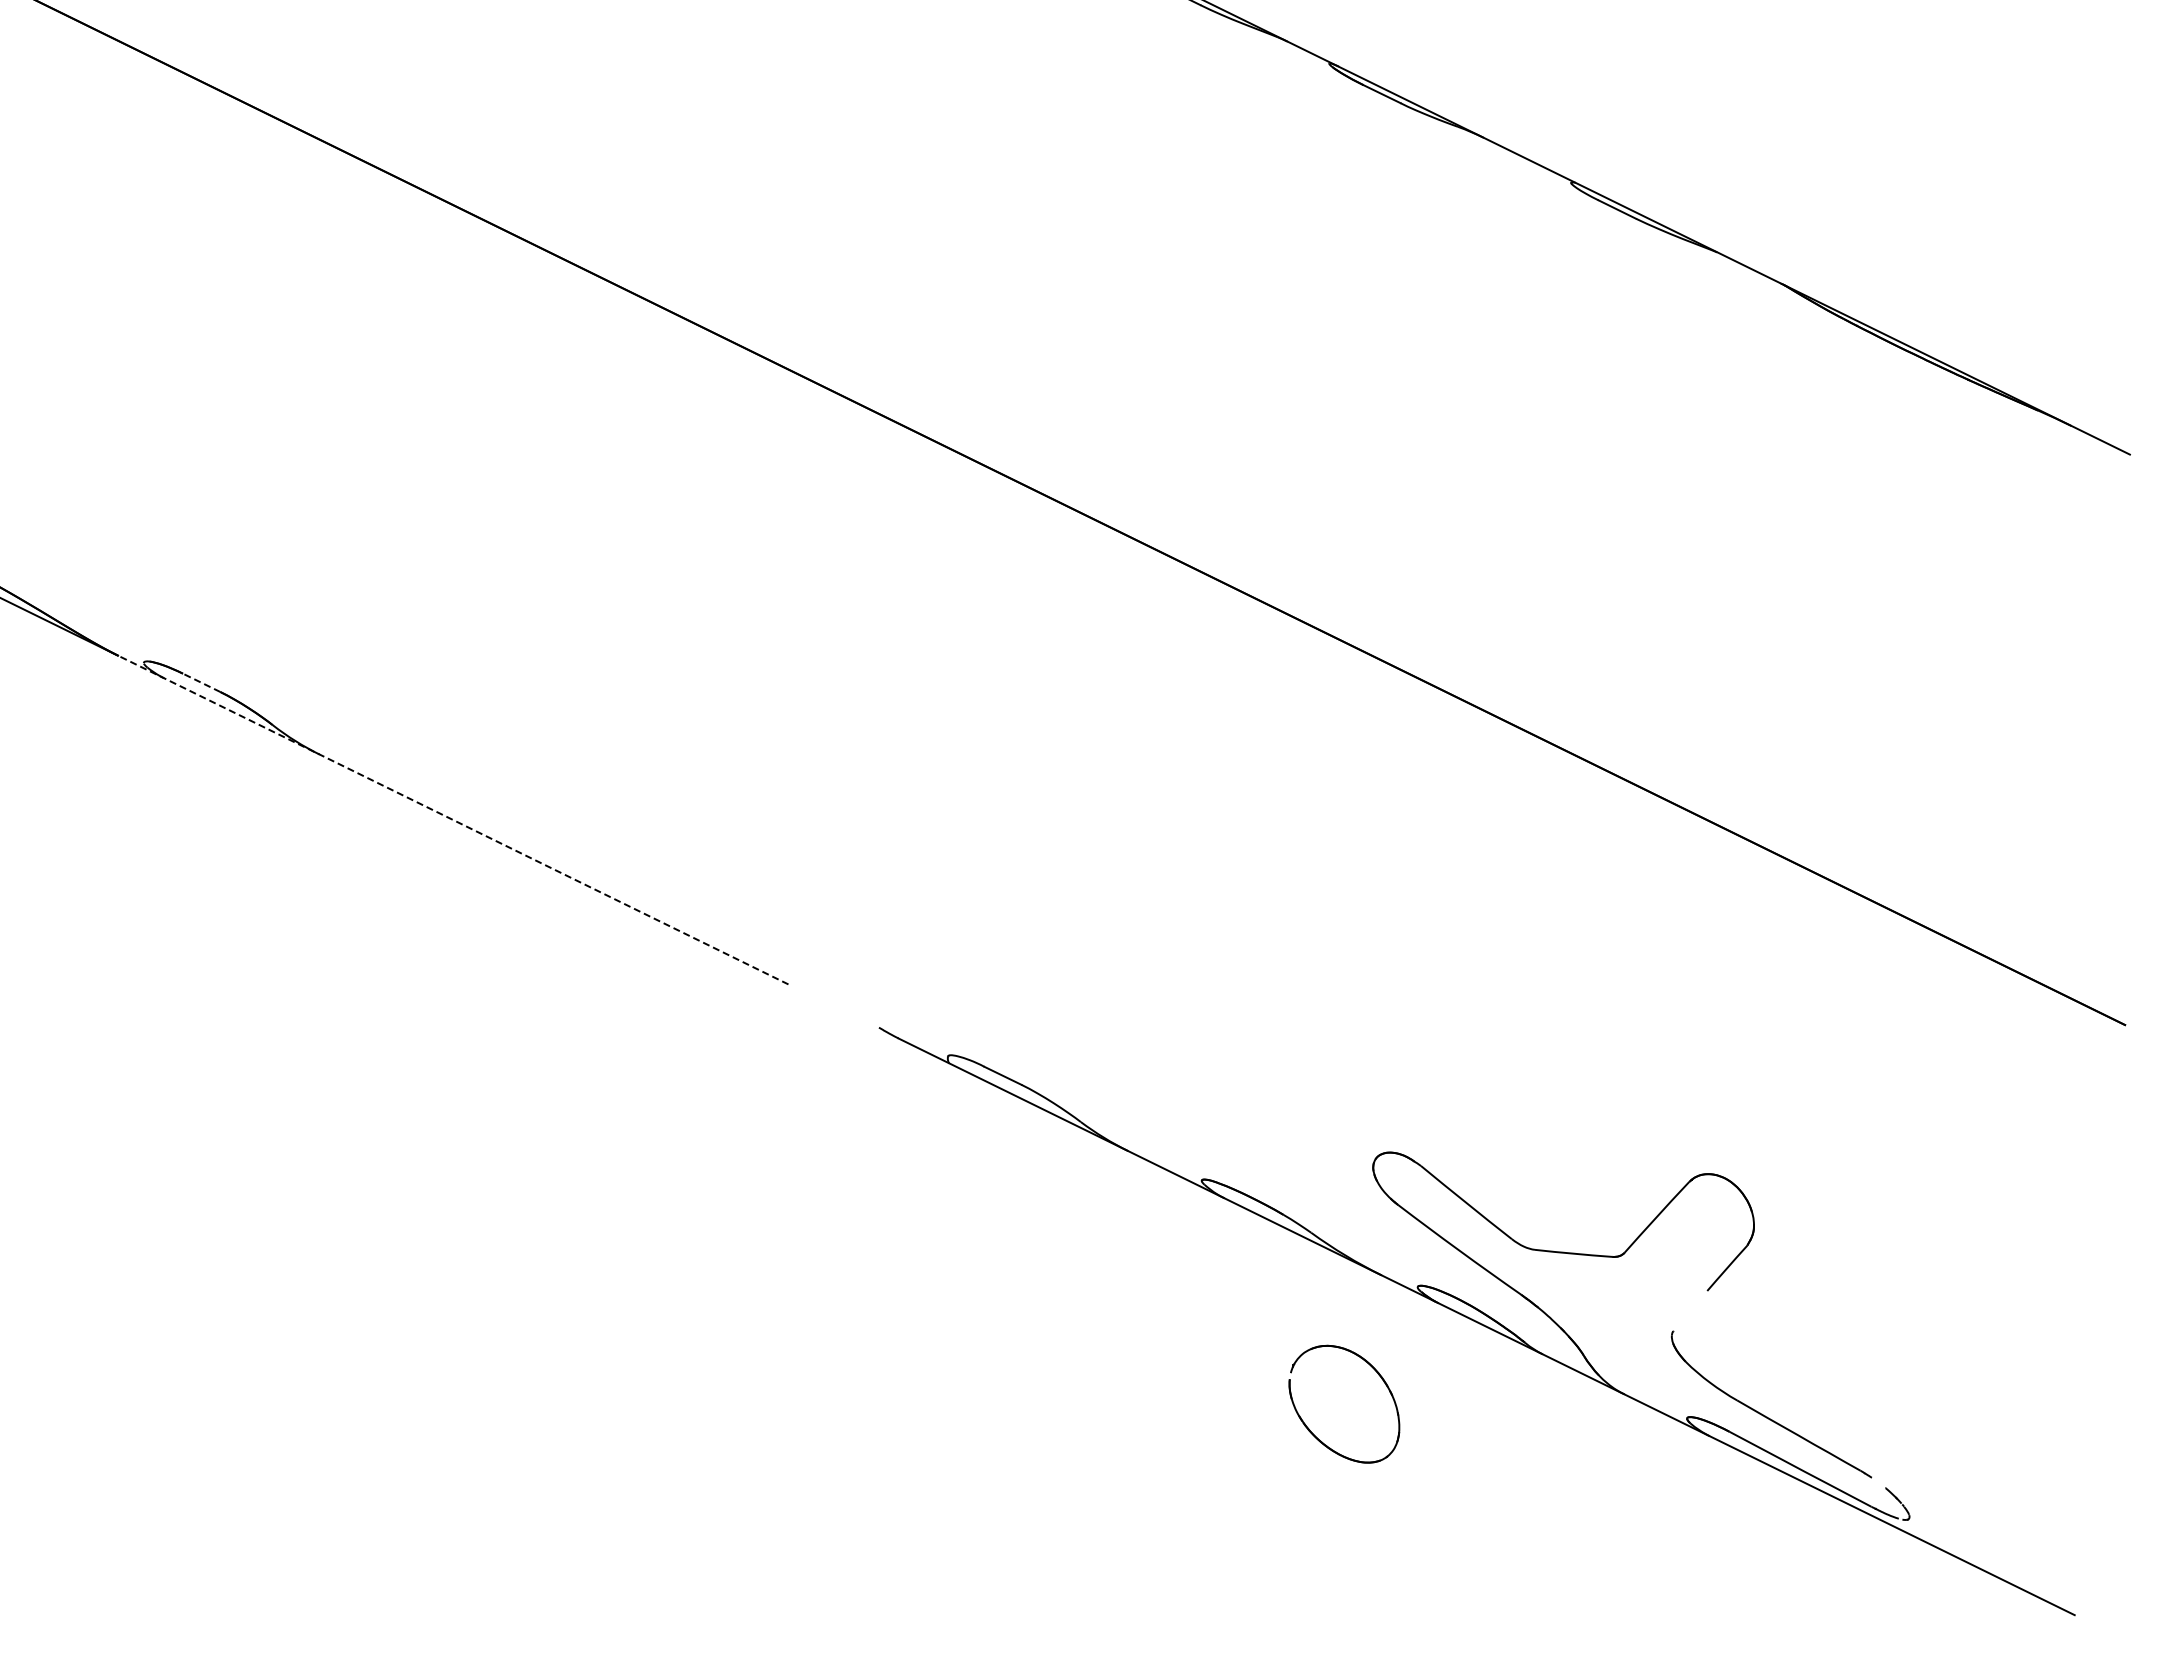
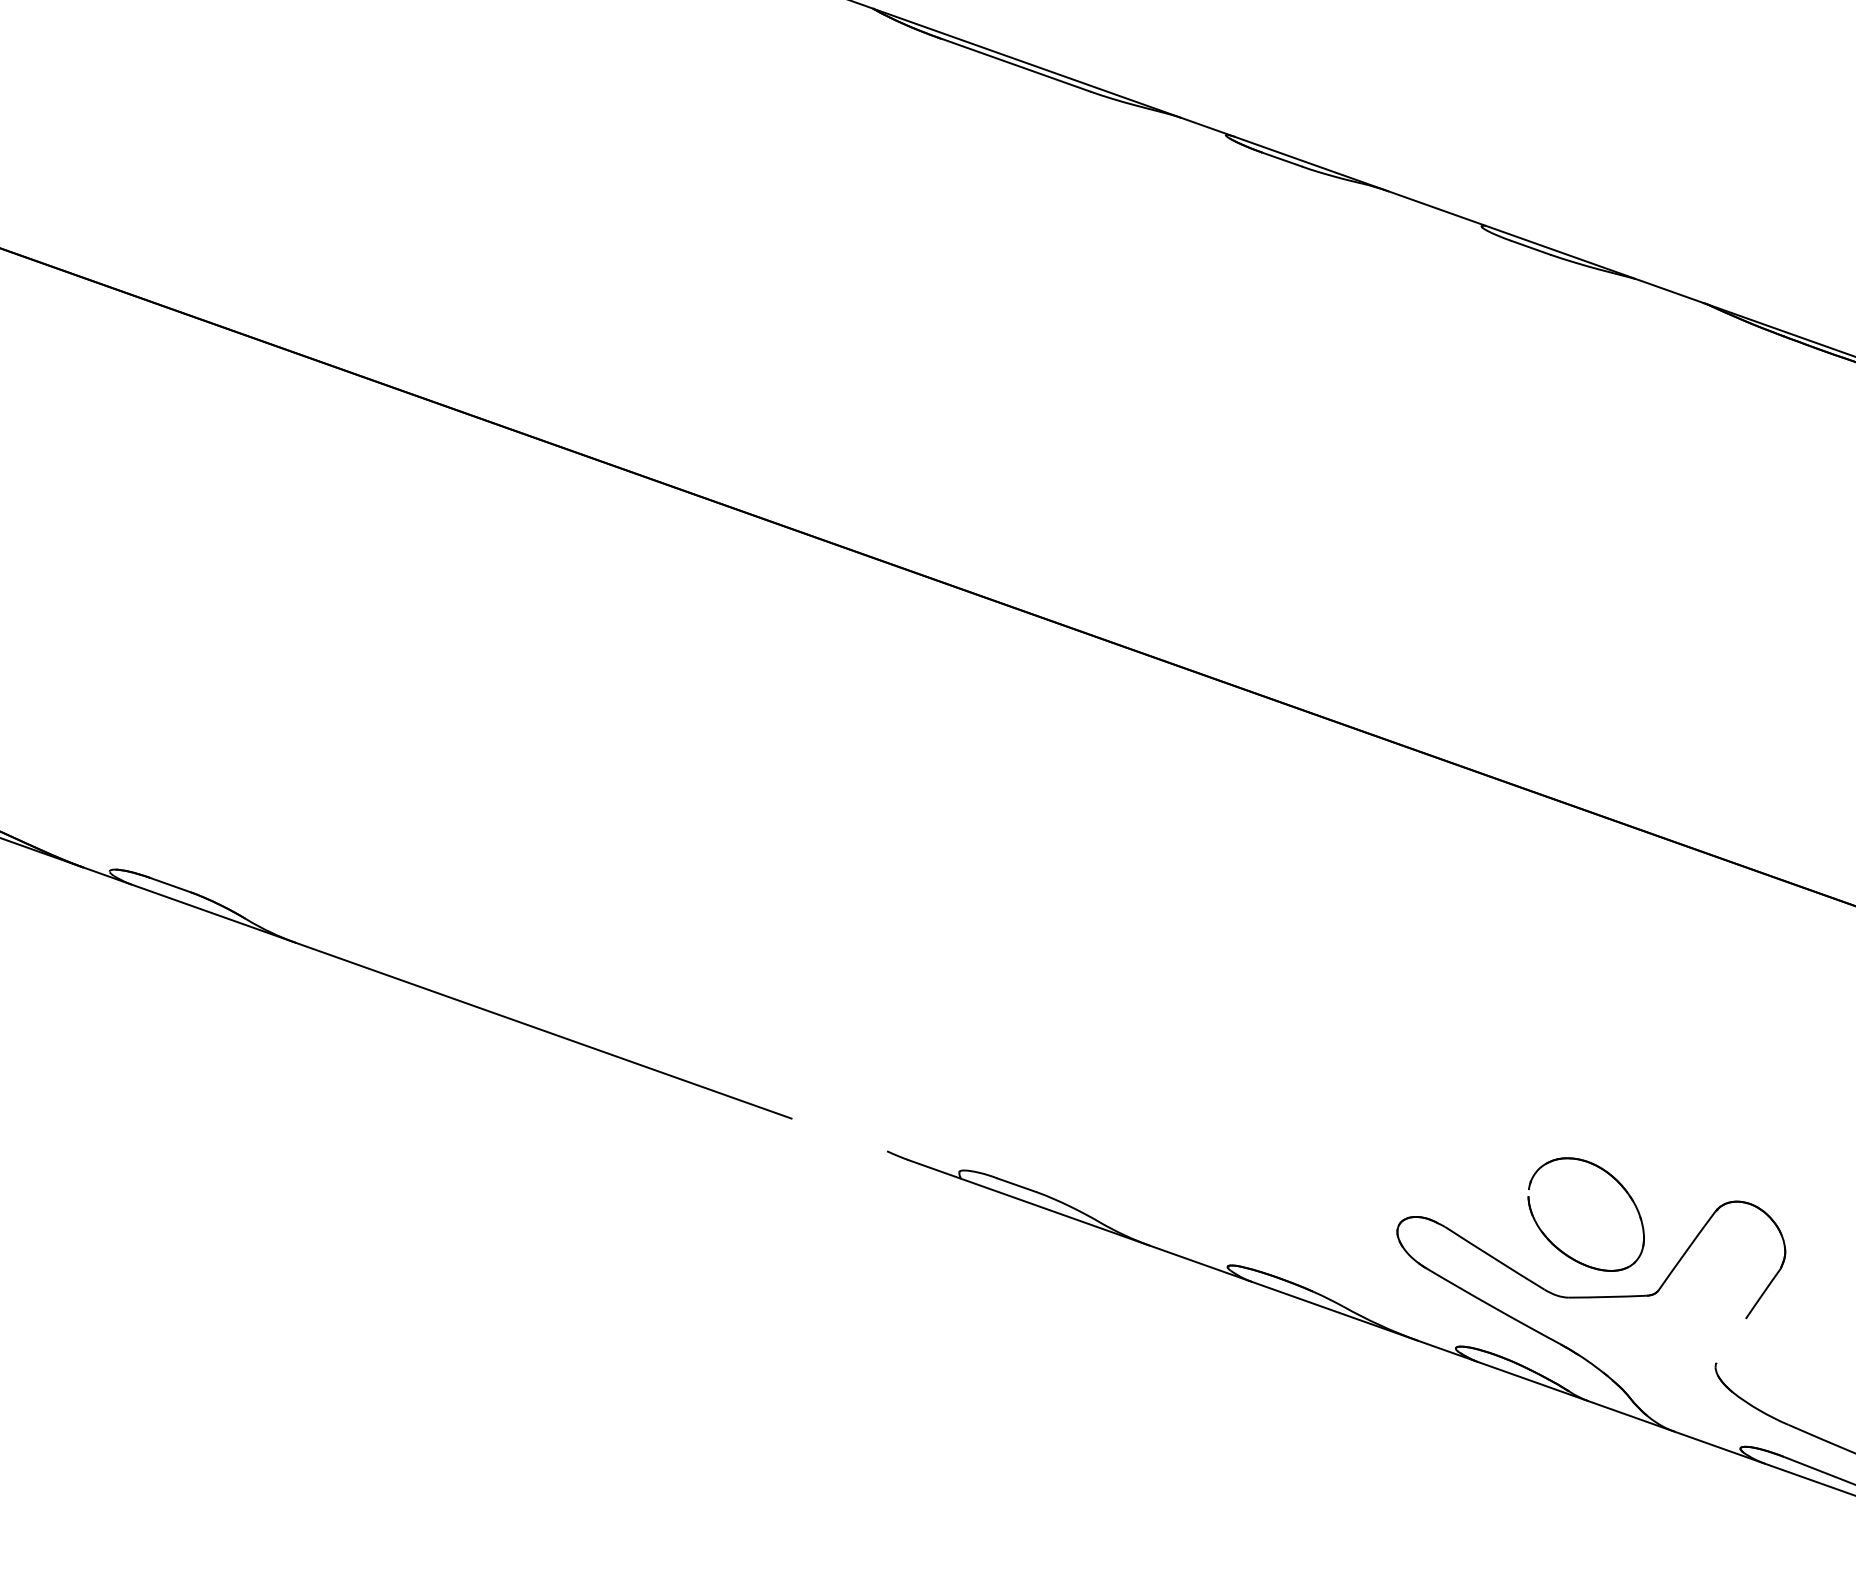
line: (201, 682) -> (169, 884), dashed -> solid
line: (452, 819) -> (436, 992), dashed -> solid
part: (1309, 1428) -> (1553, 1243), moved

